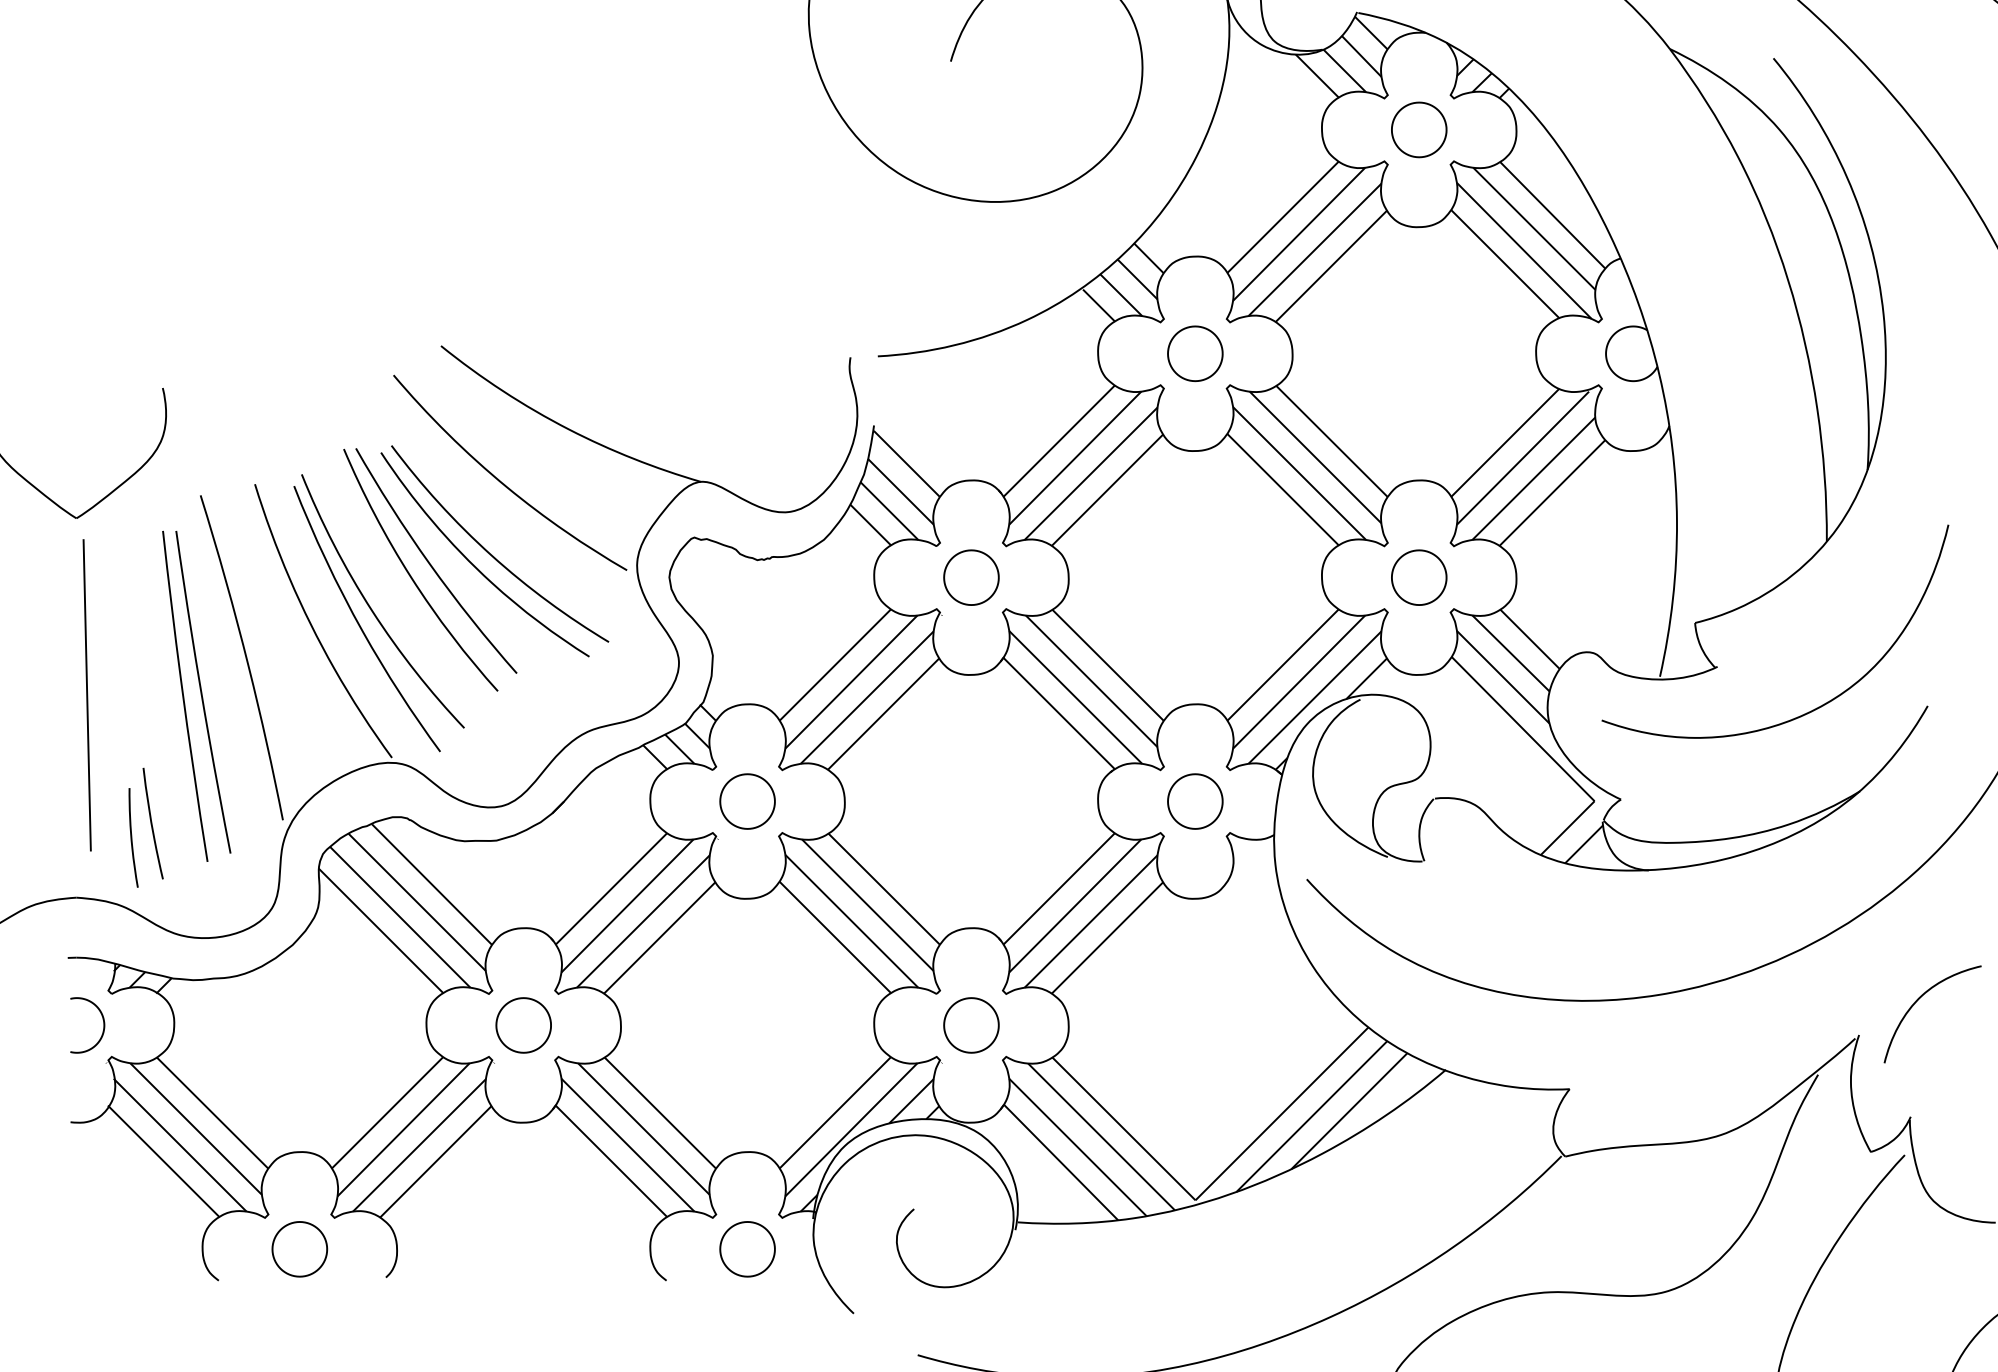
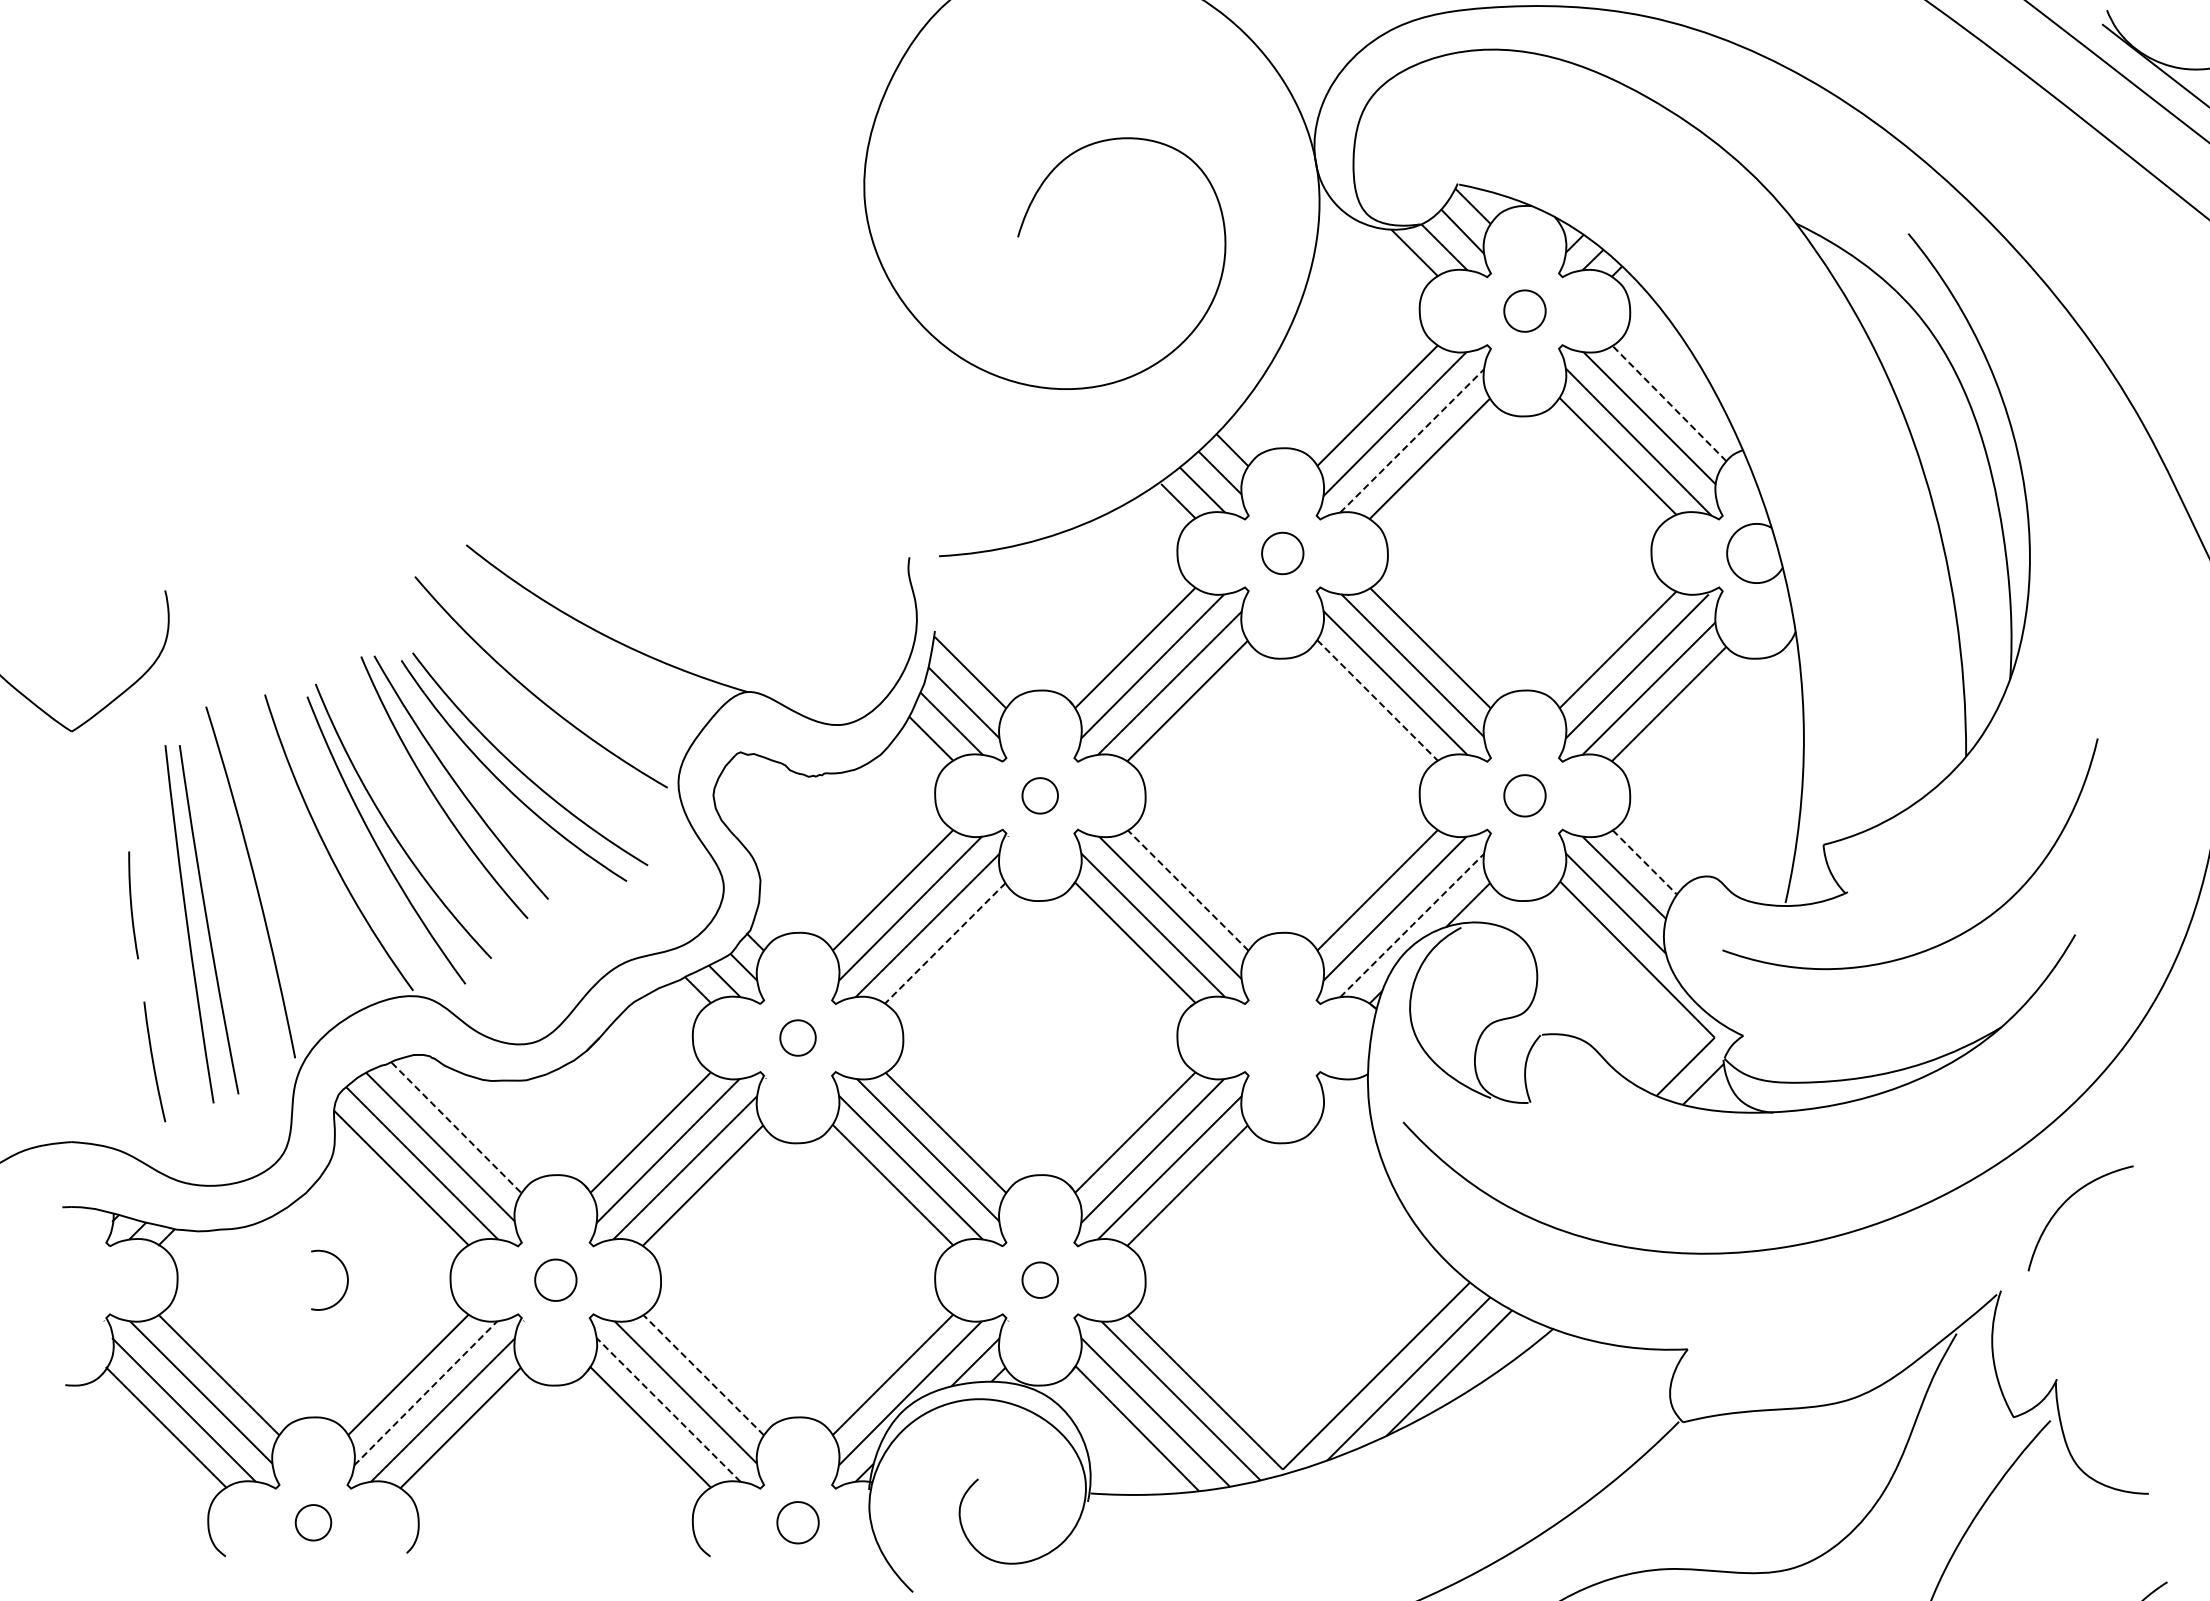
part: (1418, 129) -> (1524, 310), size x0.7
line: (1552, 215) -> (1669, 403), solid -> dashed
line: (1315, 249) -> (1412, 440), solid -> dashed
part: (1195, 353) -> (1282, 553), size x0.7
line: (1282, 489) -> (1377, 700), solid -> dashed
part: (970, 577) -> (1039, 795), size x0.6
part: (1418, 577) -> (1524, 795), size x0.7
line: (1530, 639) -> (1645, 862), solid -> dashed
line: (1107, 665) -> (1187, 890), solid -> dashed
line: (87, 694) -> (83, 922), removed
line: (1315, 697) -> (1412, 925), solid -> dashed
line: (882, 714) -> (944, 943), solid -> dashed
part: (747, 801) -> (797, 1037), size x0.6
part: (1195, 801) -> (1282, 1037), removed
curve: (132, 838) -> (132, 905), moved
line: (431, 885) -> (456, 1128), solid -> dashed
curve: (1918, 1000) -> (2065, 1203), moved
curve: (103, 1022) -> (346, 1277), moved
part: (523, 1024) -> (555, 1279), size x0.7
part: (970, 1024) -> (1039, 1279), size x0.6
line: (660, 1112) -> (703, 1374), solid -> dashed
line: (404, 1129) -> (426, 1393), solid -> dashed
line: (627, 1144) -> (668, 1409), solid -> dashed
part: (299, 1249) -> (313, 1522), size x0.6
part: (747, 1249) -> (797, 1522), size x0.7

